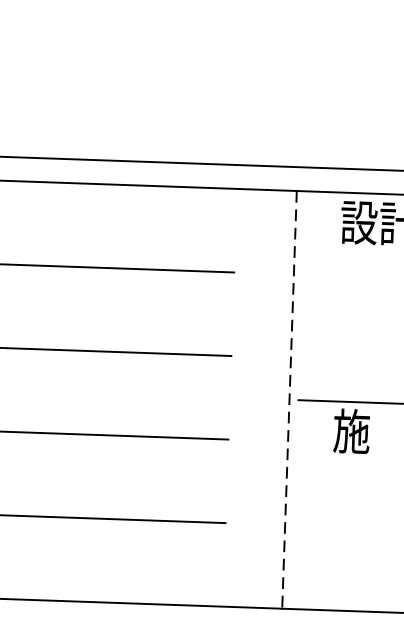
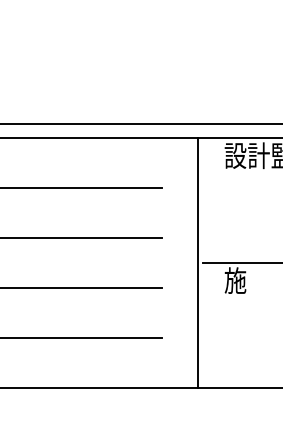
line: (289, 400) -> (197, 263), dashed -> solid

